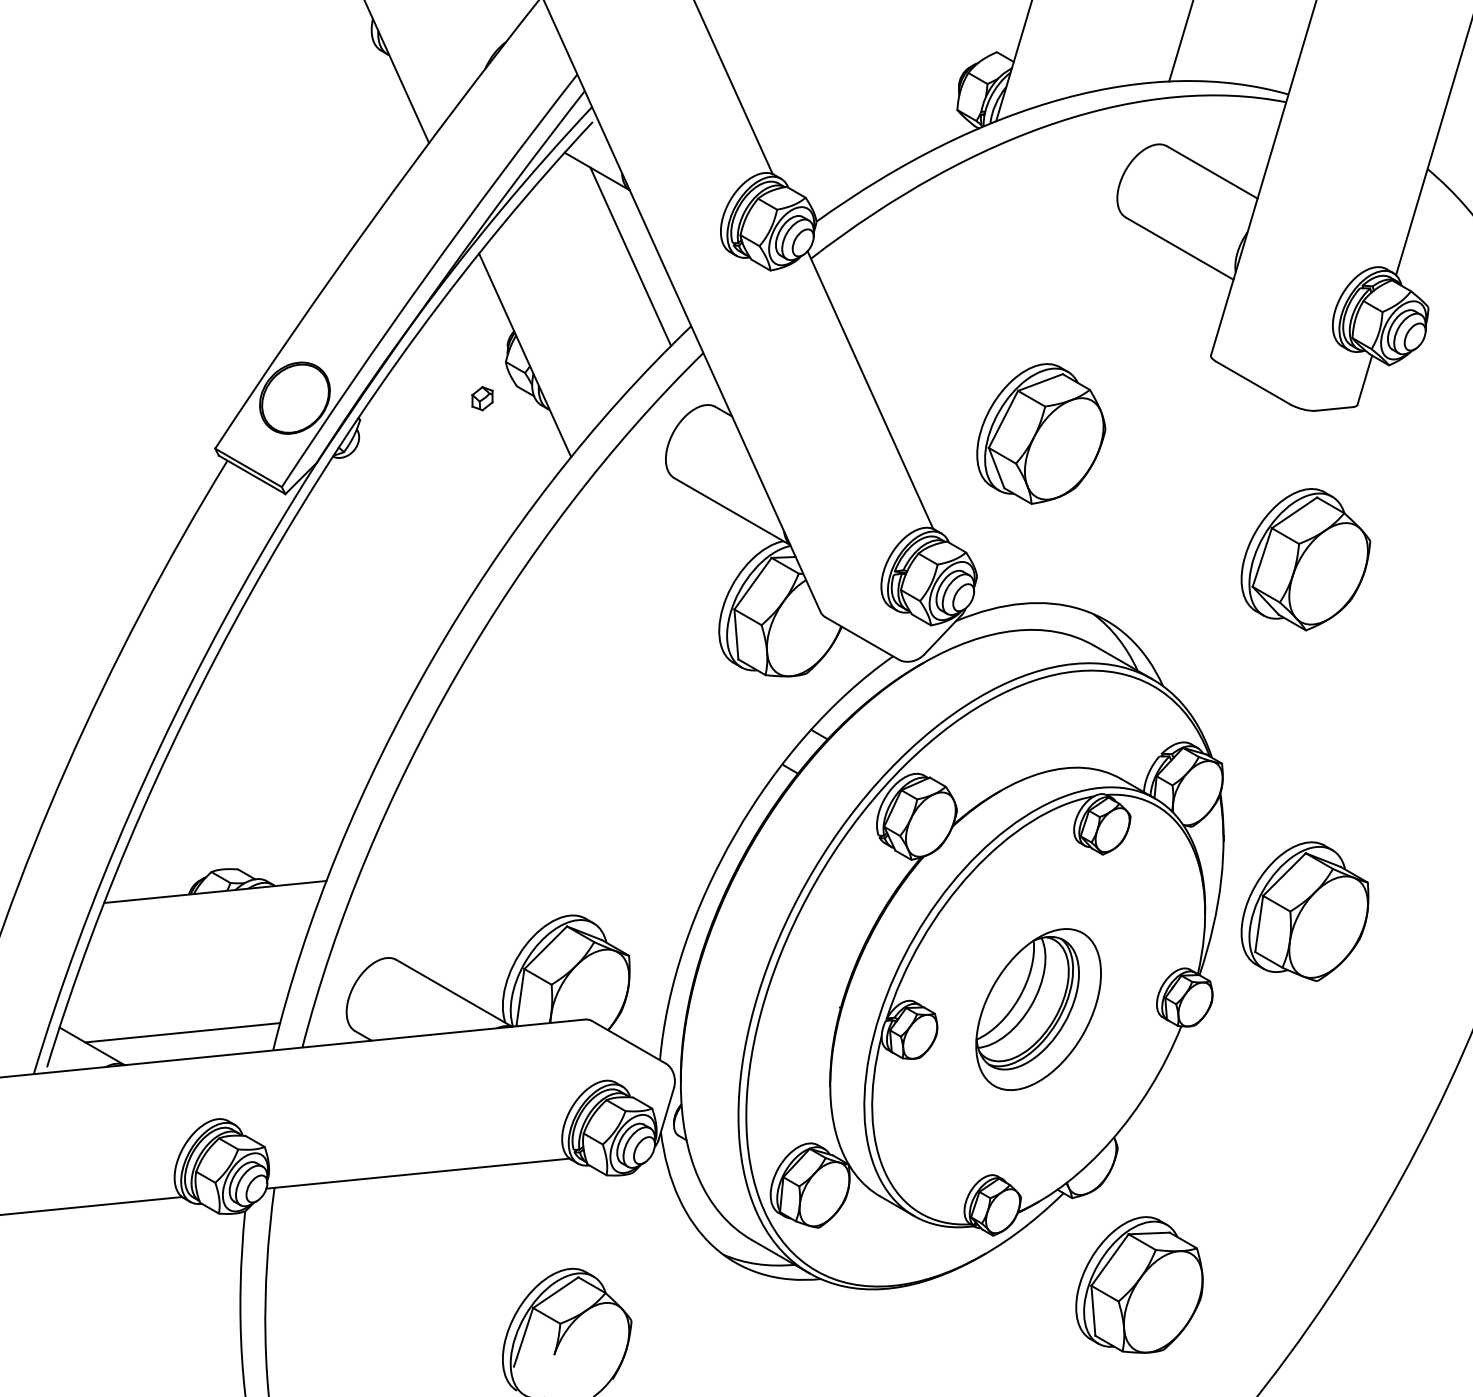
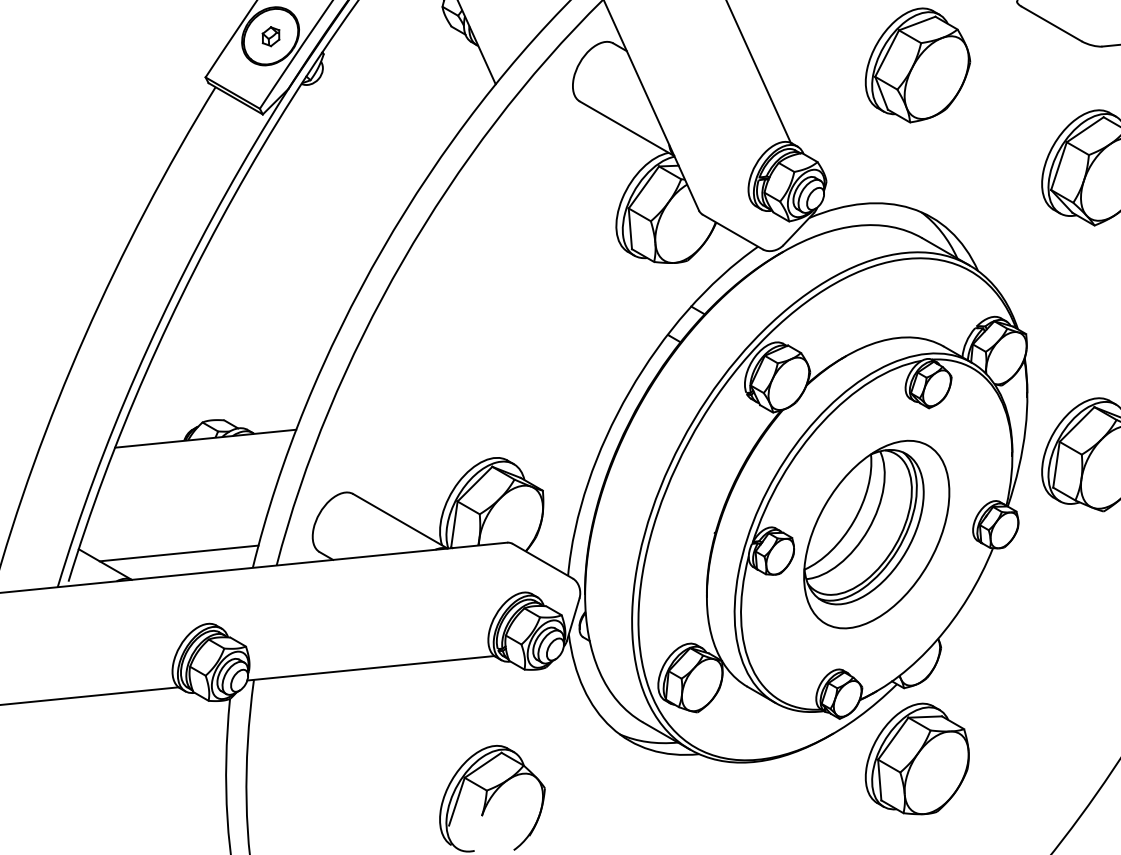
part: (482, 398) -> (271, 36), moved
part: (1041, 433) -> (918, 65), moved
part: (1038, 1009) -> (876, 534), size x1.43
part: (1139, 1284) -> (917, 758), moved

